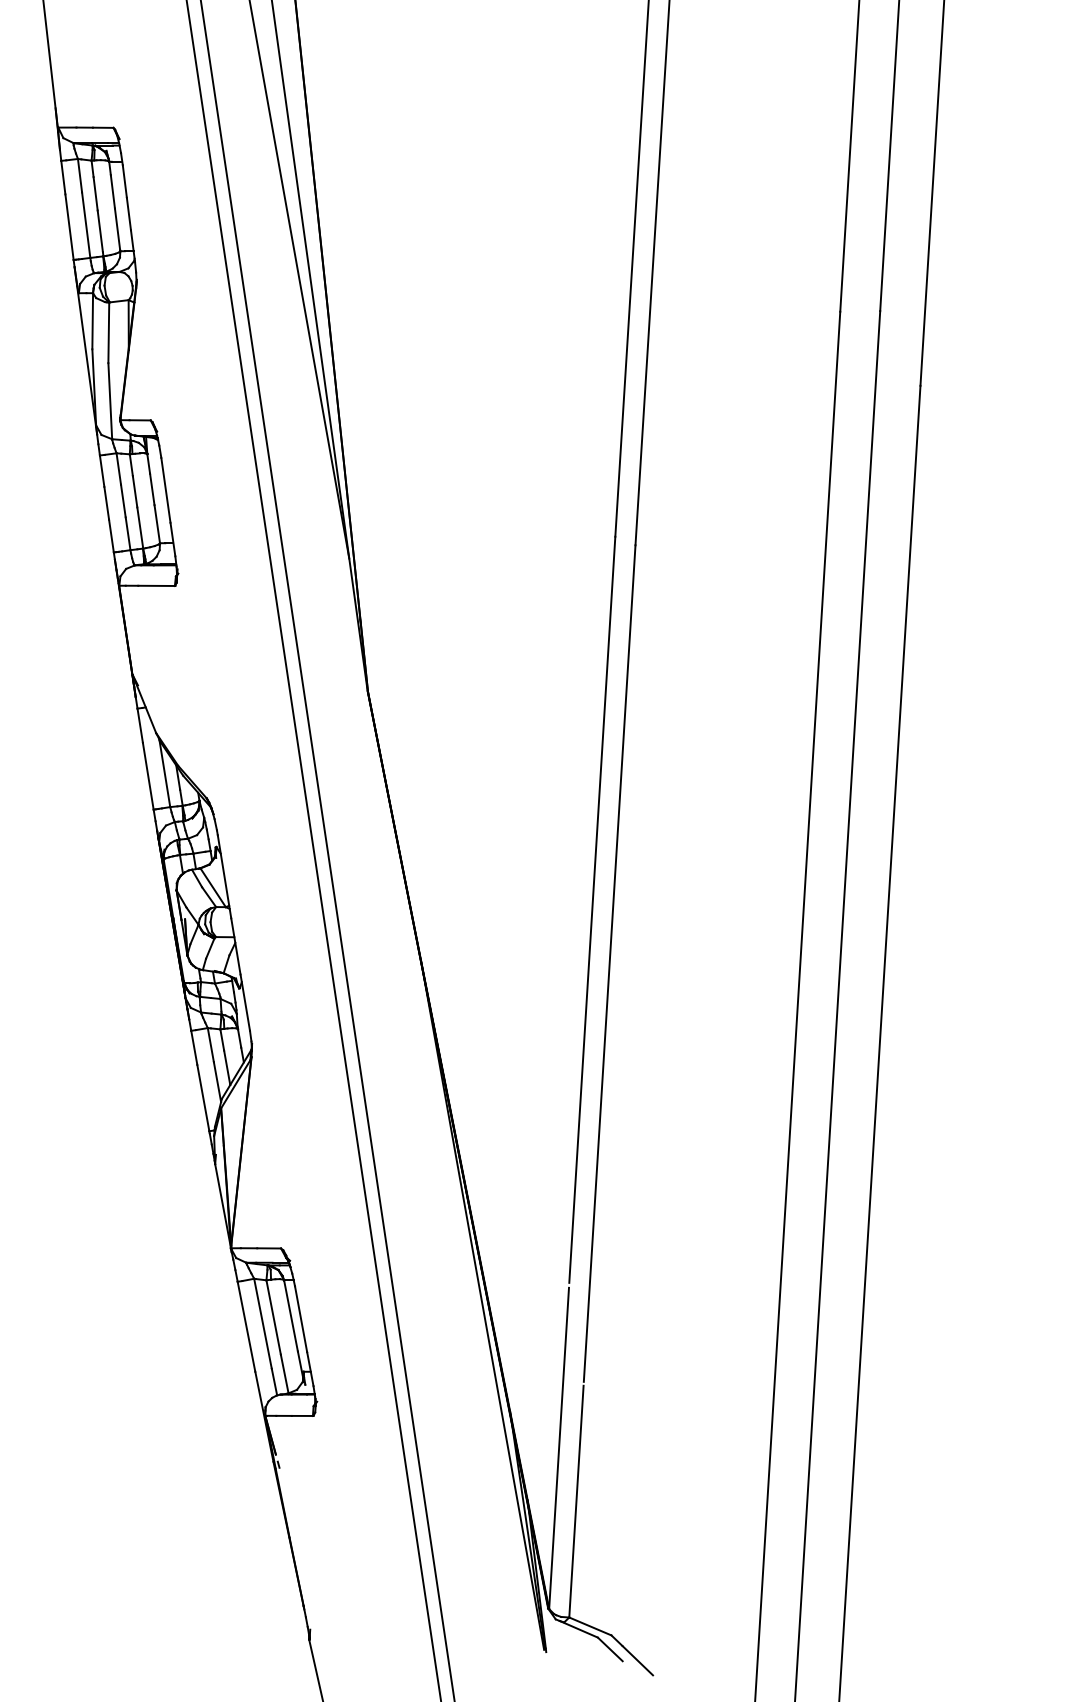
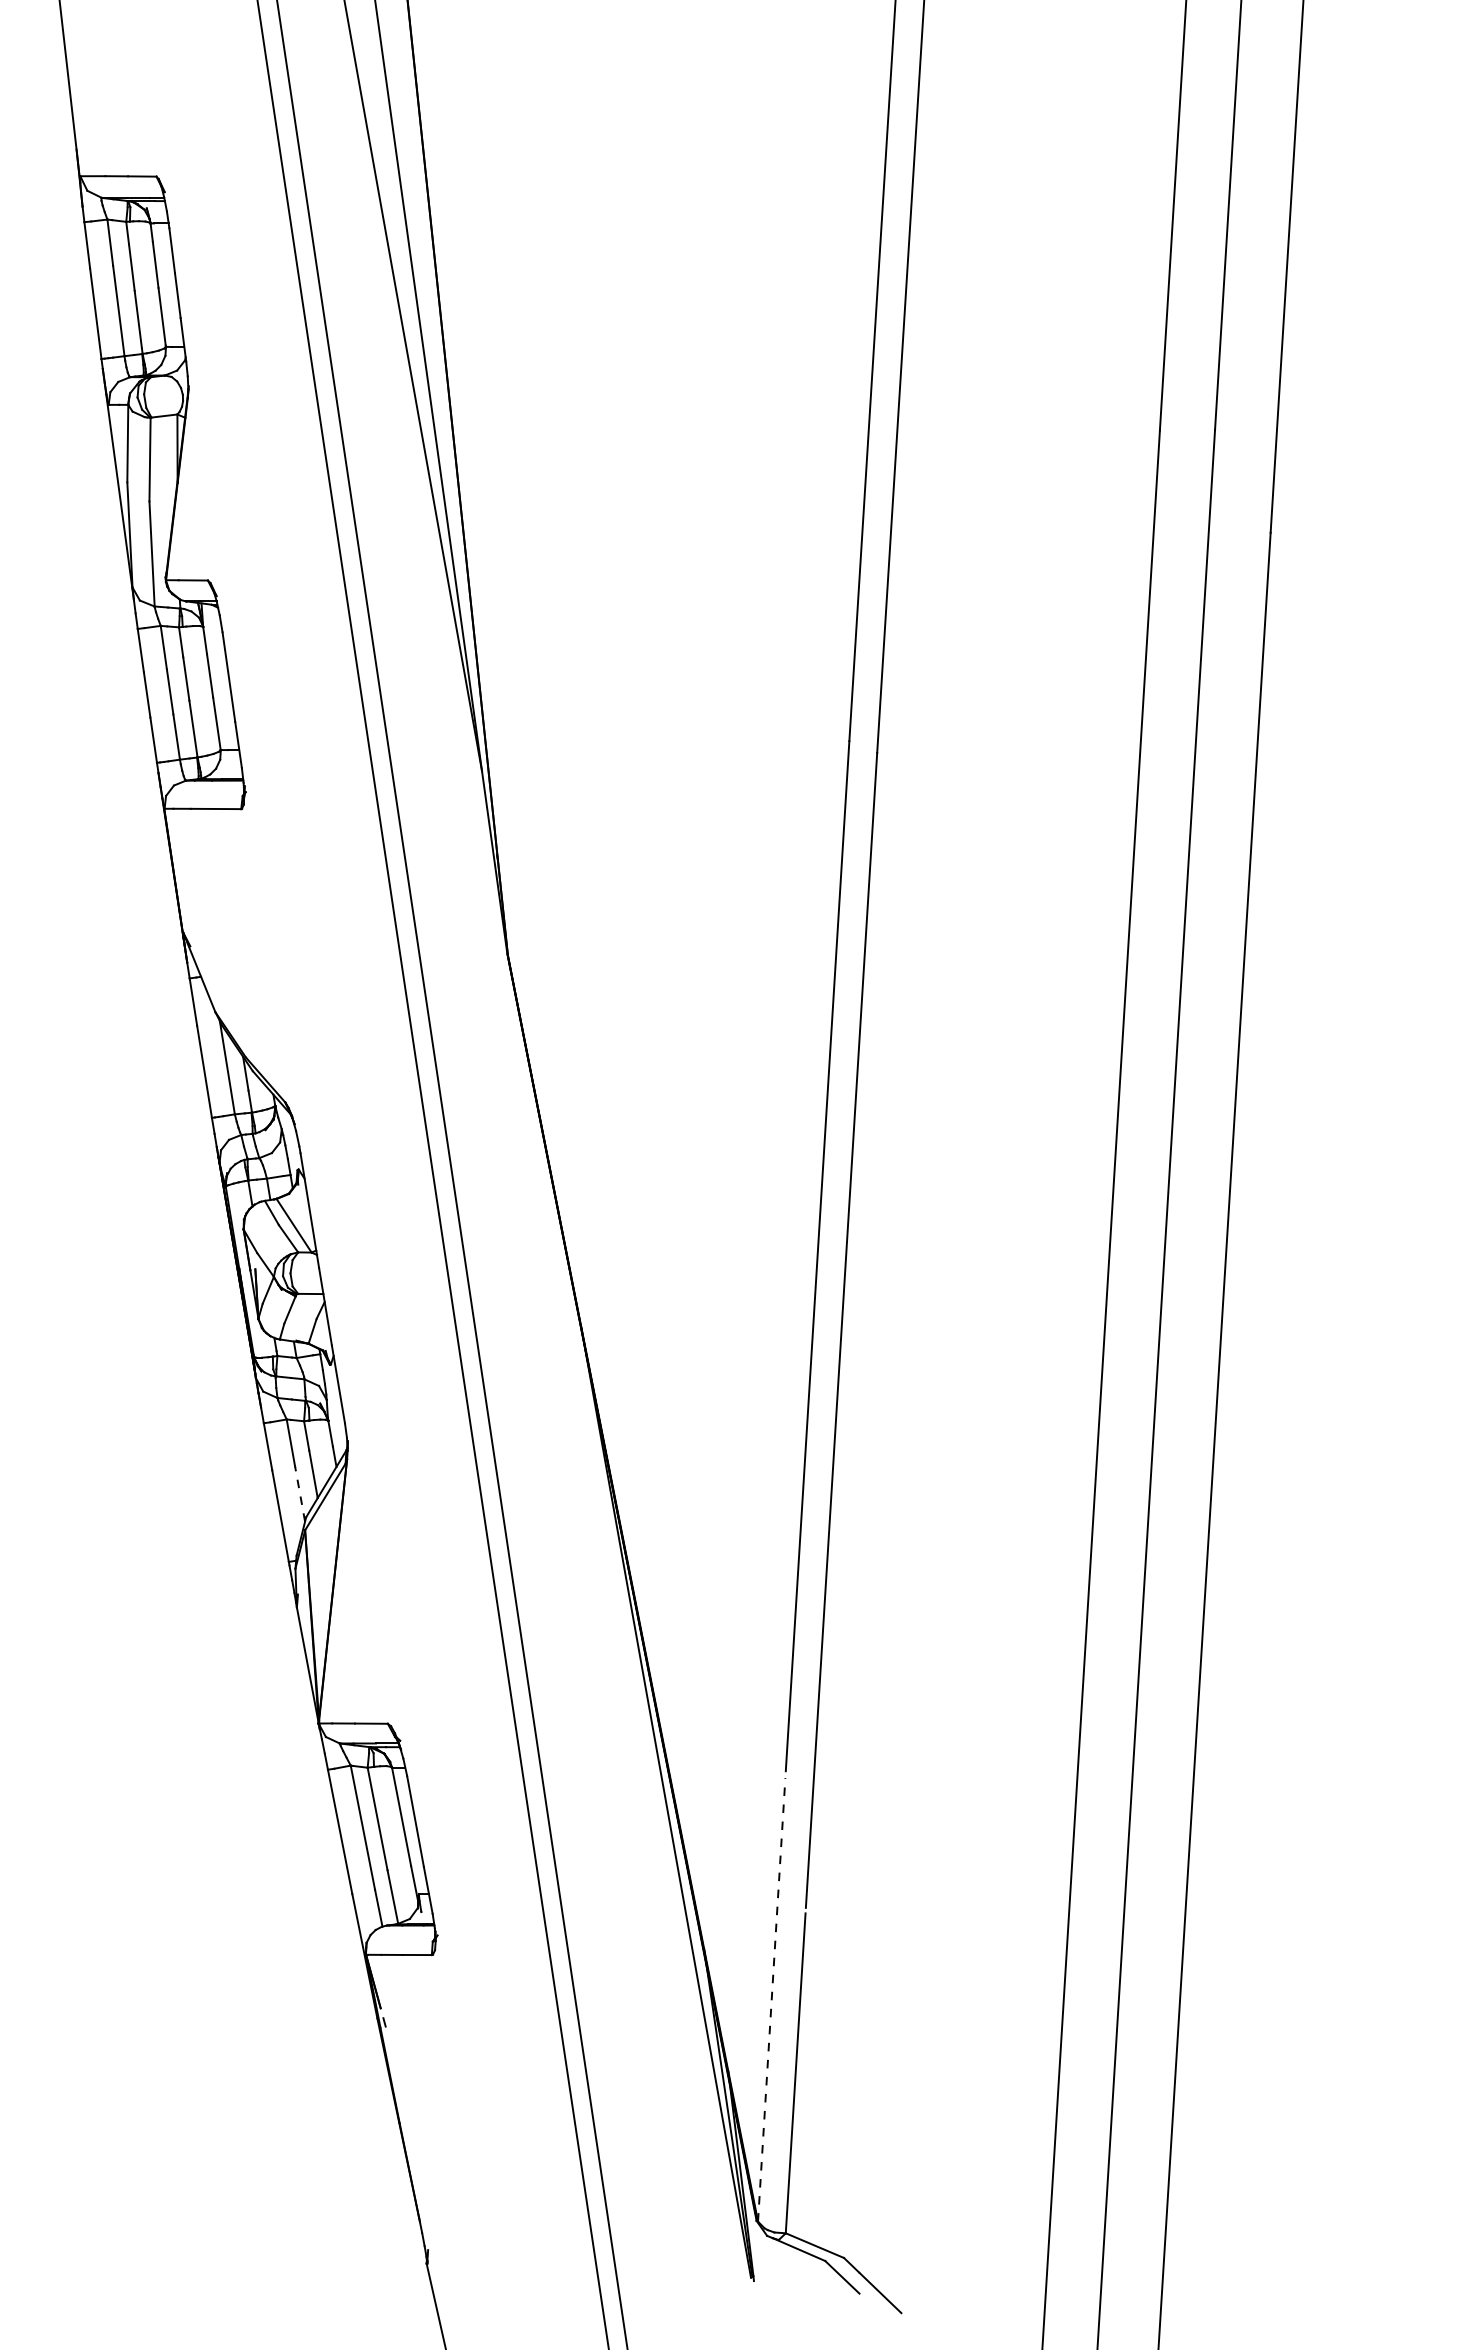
line: (217, 1081) -> (300, 1493), solid -> dashed
line: (558, 1448) -> (771, 1999), solid -> dashed

